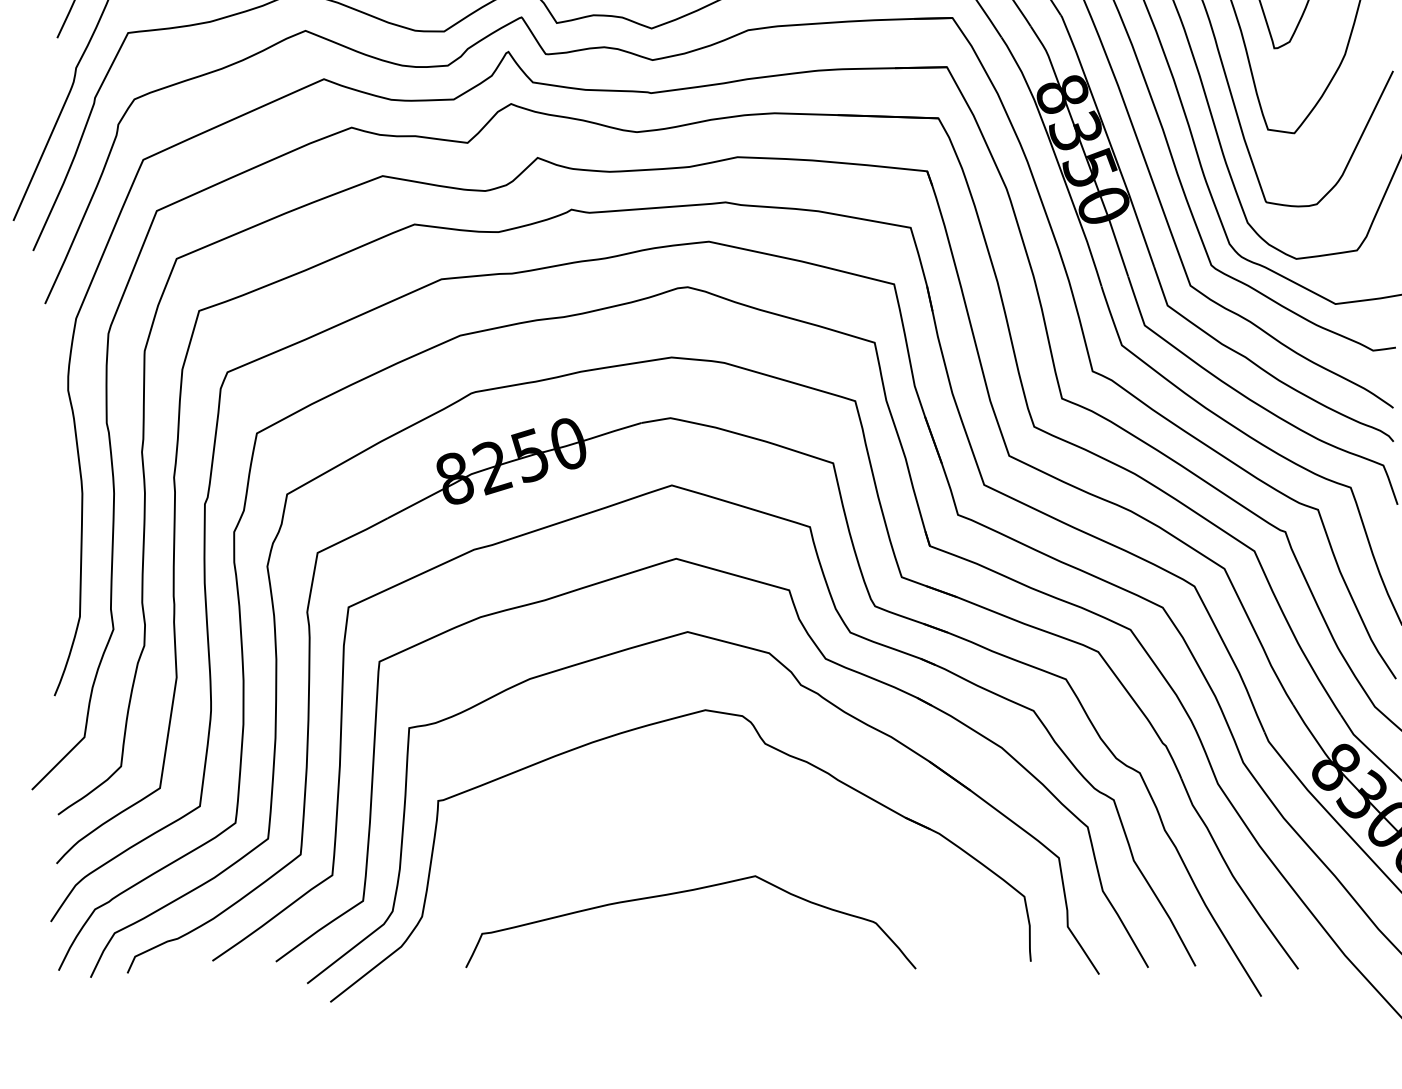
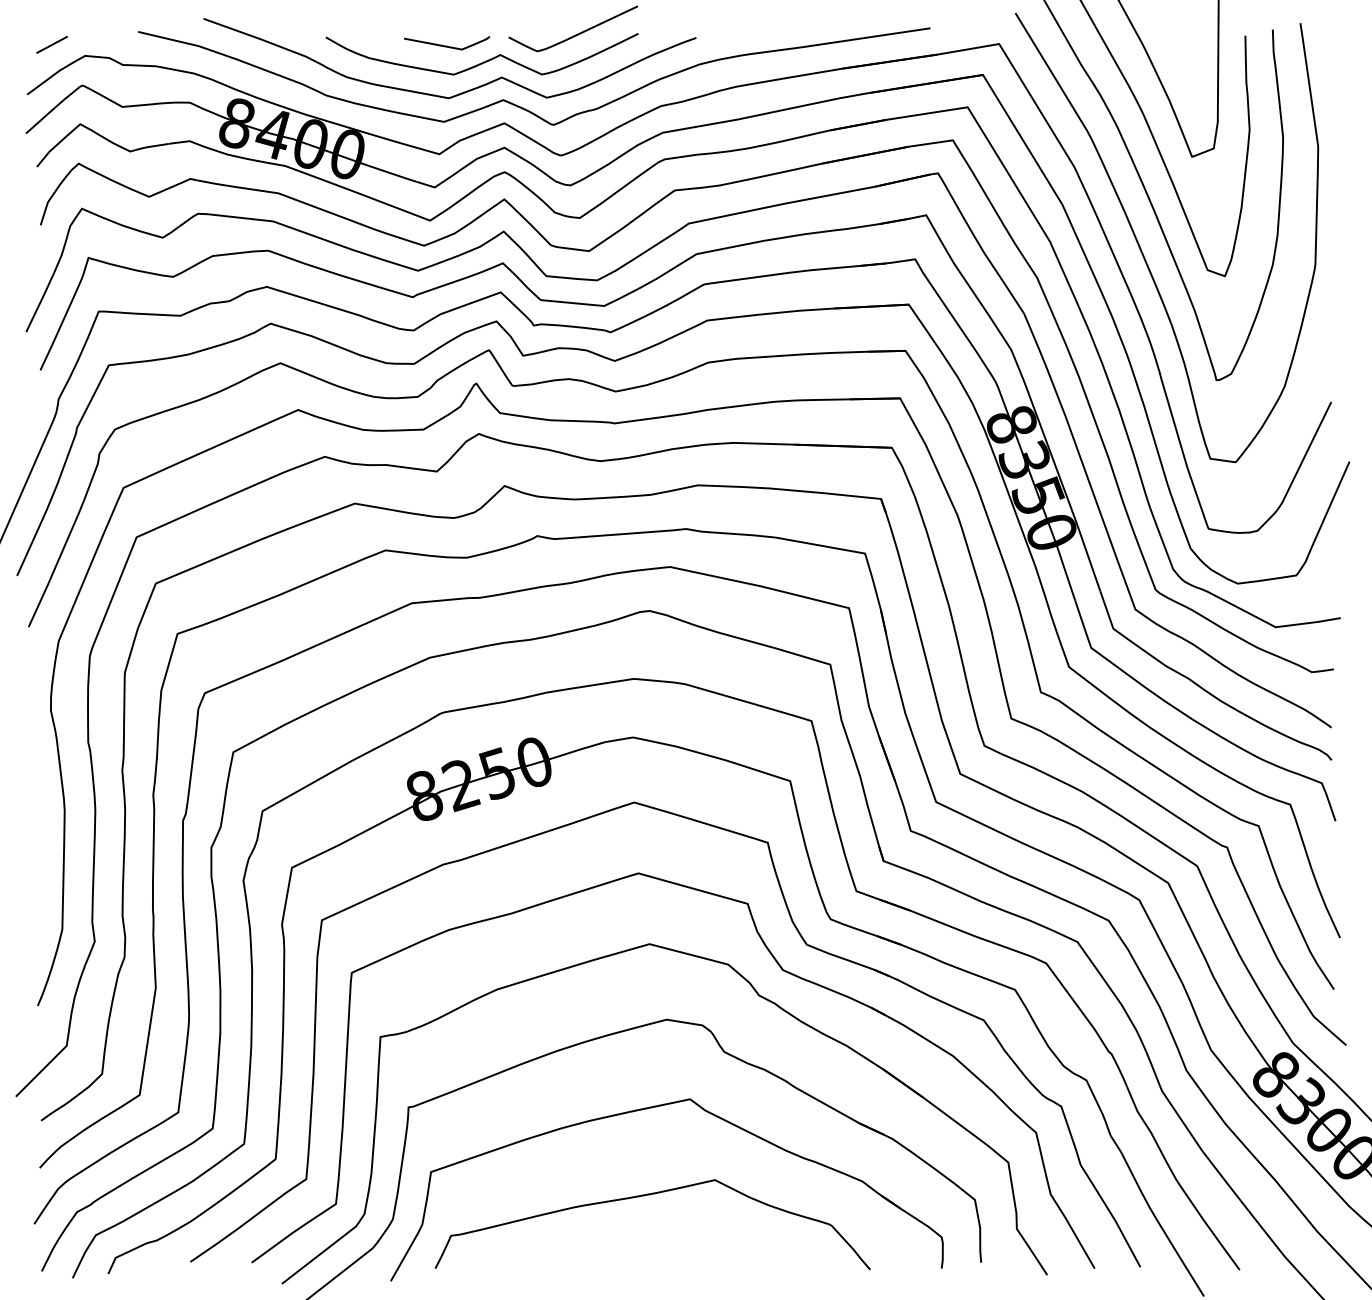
part: (690, 802) -> (652, 1108), added

